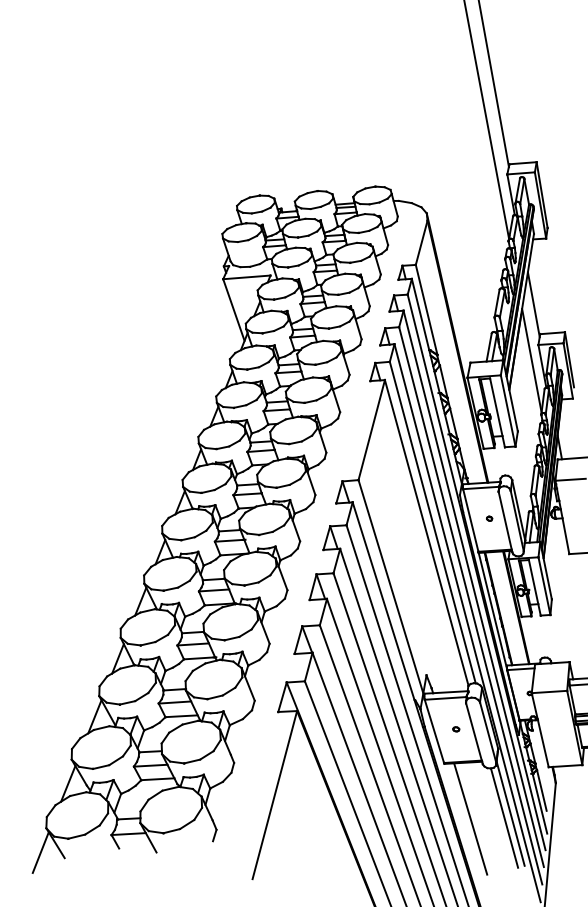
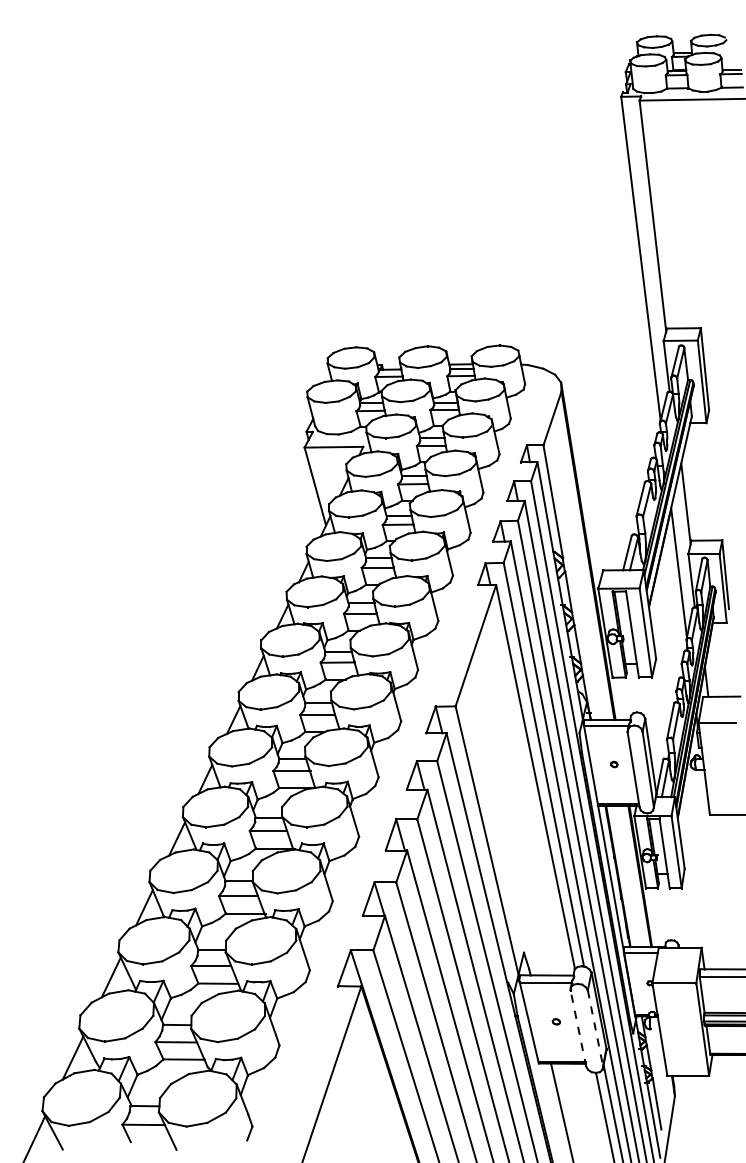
line: (474, 733) -> (578, 1028), solid -> dashed
line: (488, 733) -> (595, 1029), solid -> dashed

